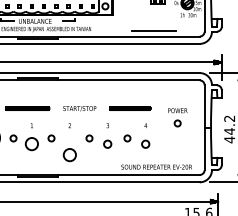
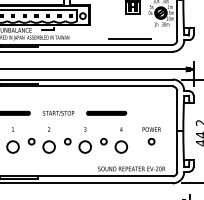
part: (177, 117) -> (151, 136), moved
circle: (107, 144) -> (84, 147), size x1.67
circle: (145, 144) -> (121, 147), size x1.67
circle: (69, 155) -> (48, 147), moved

